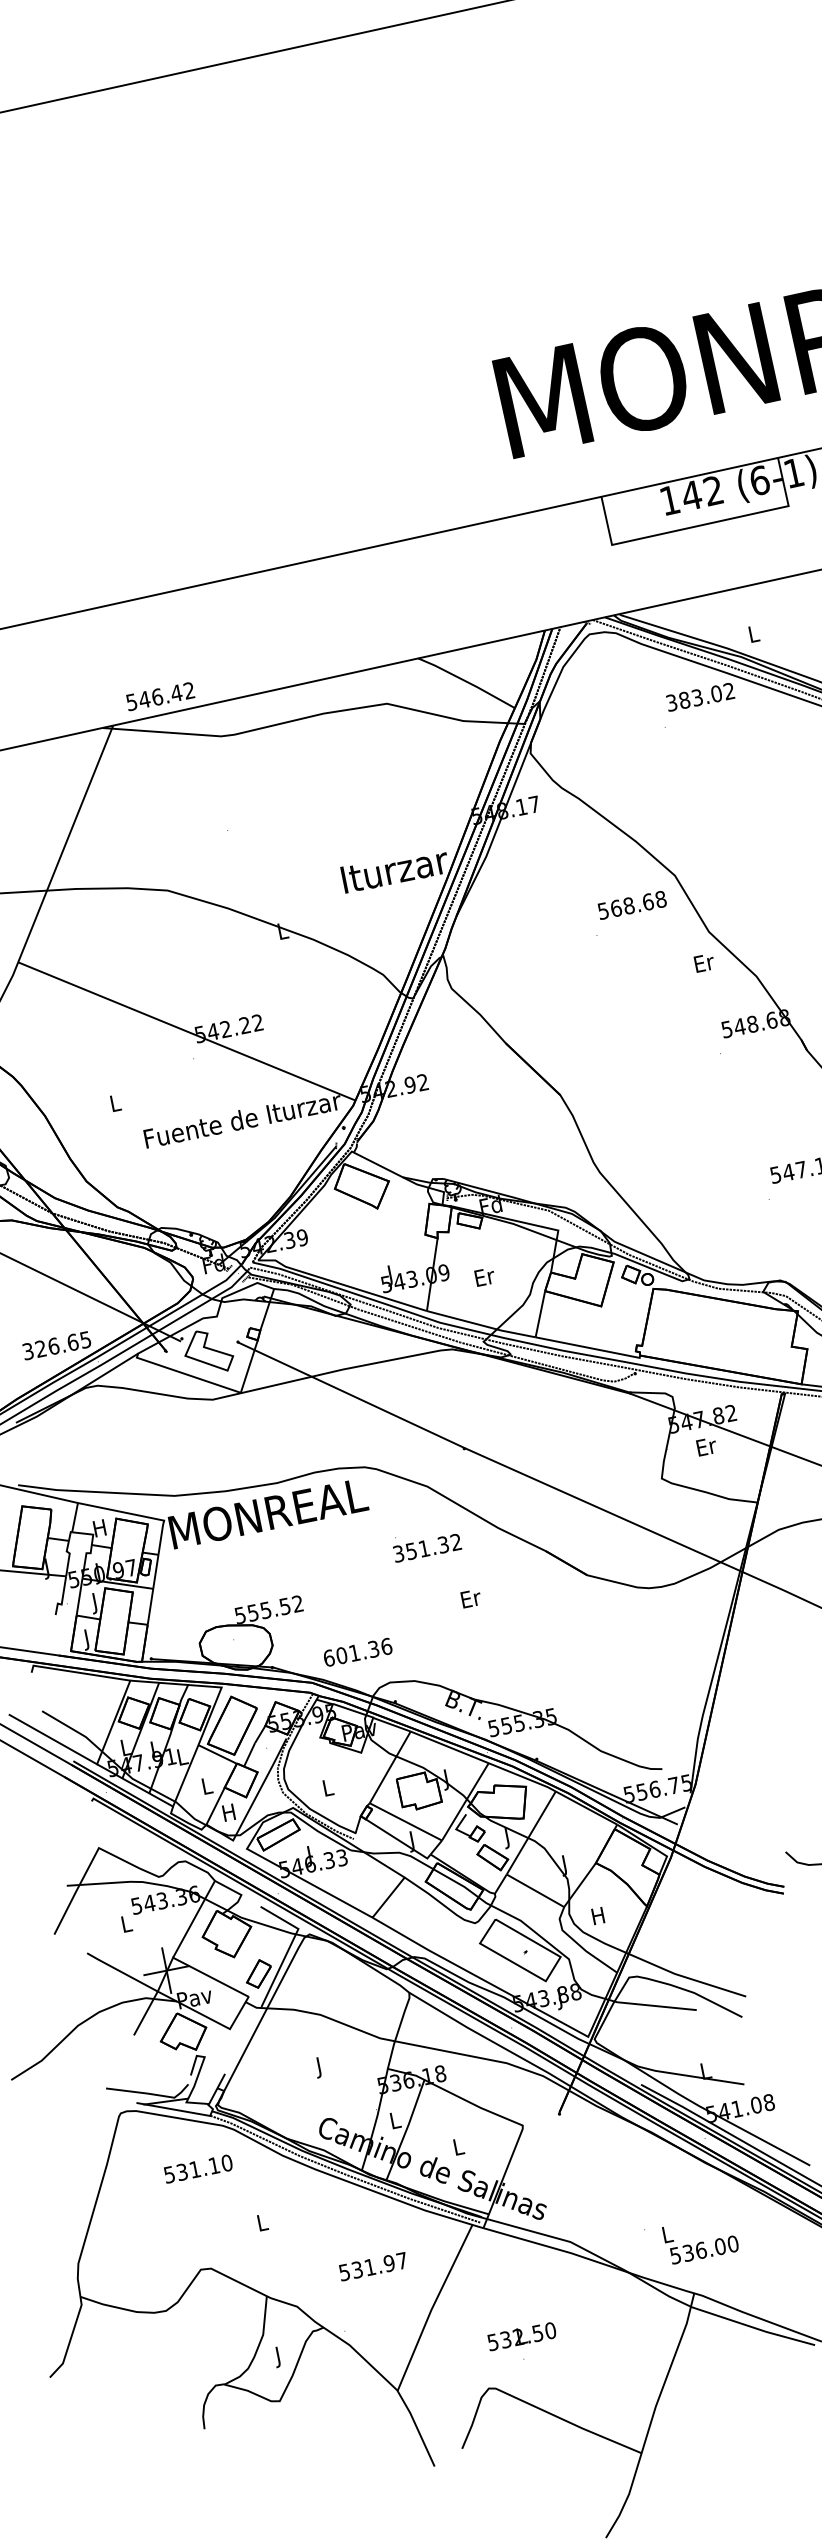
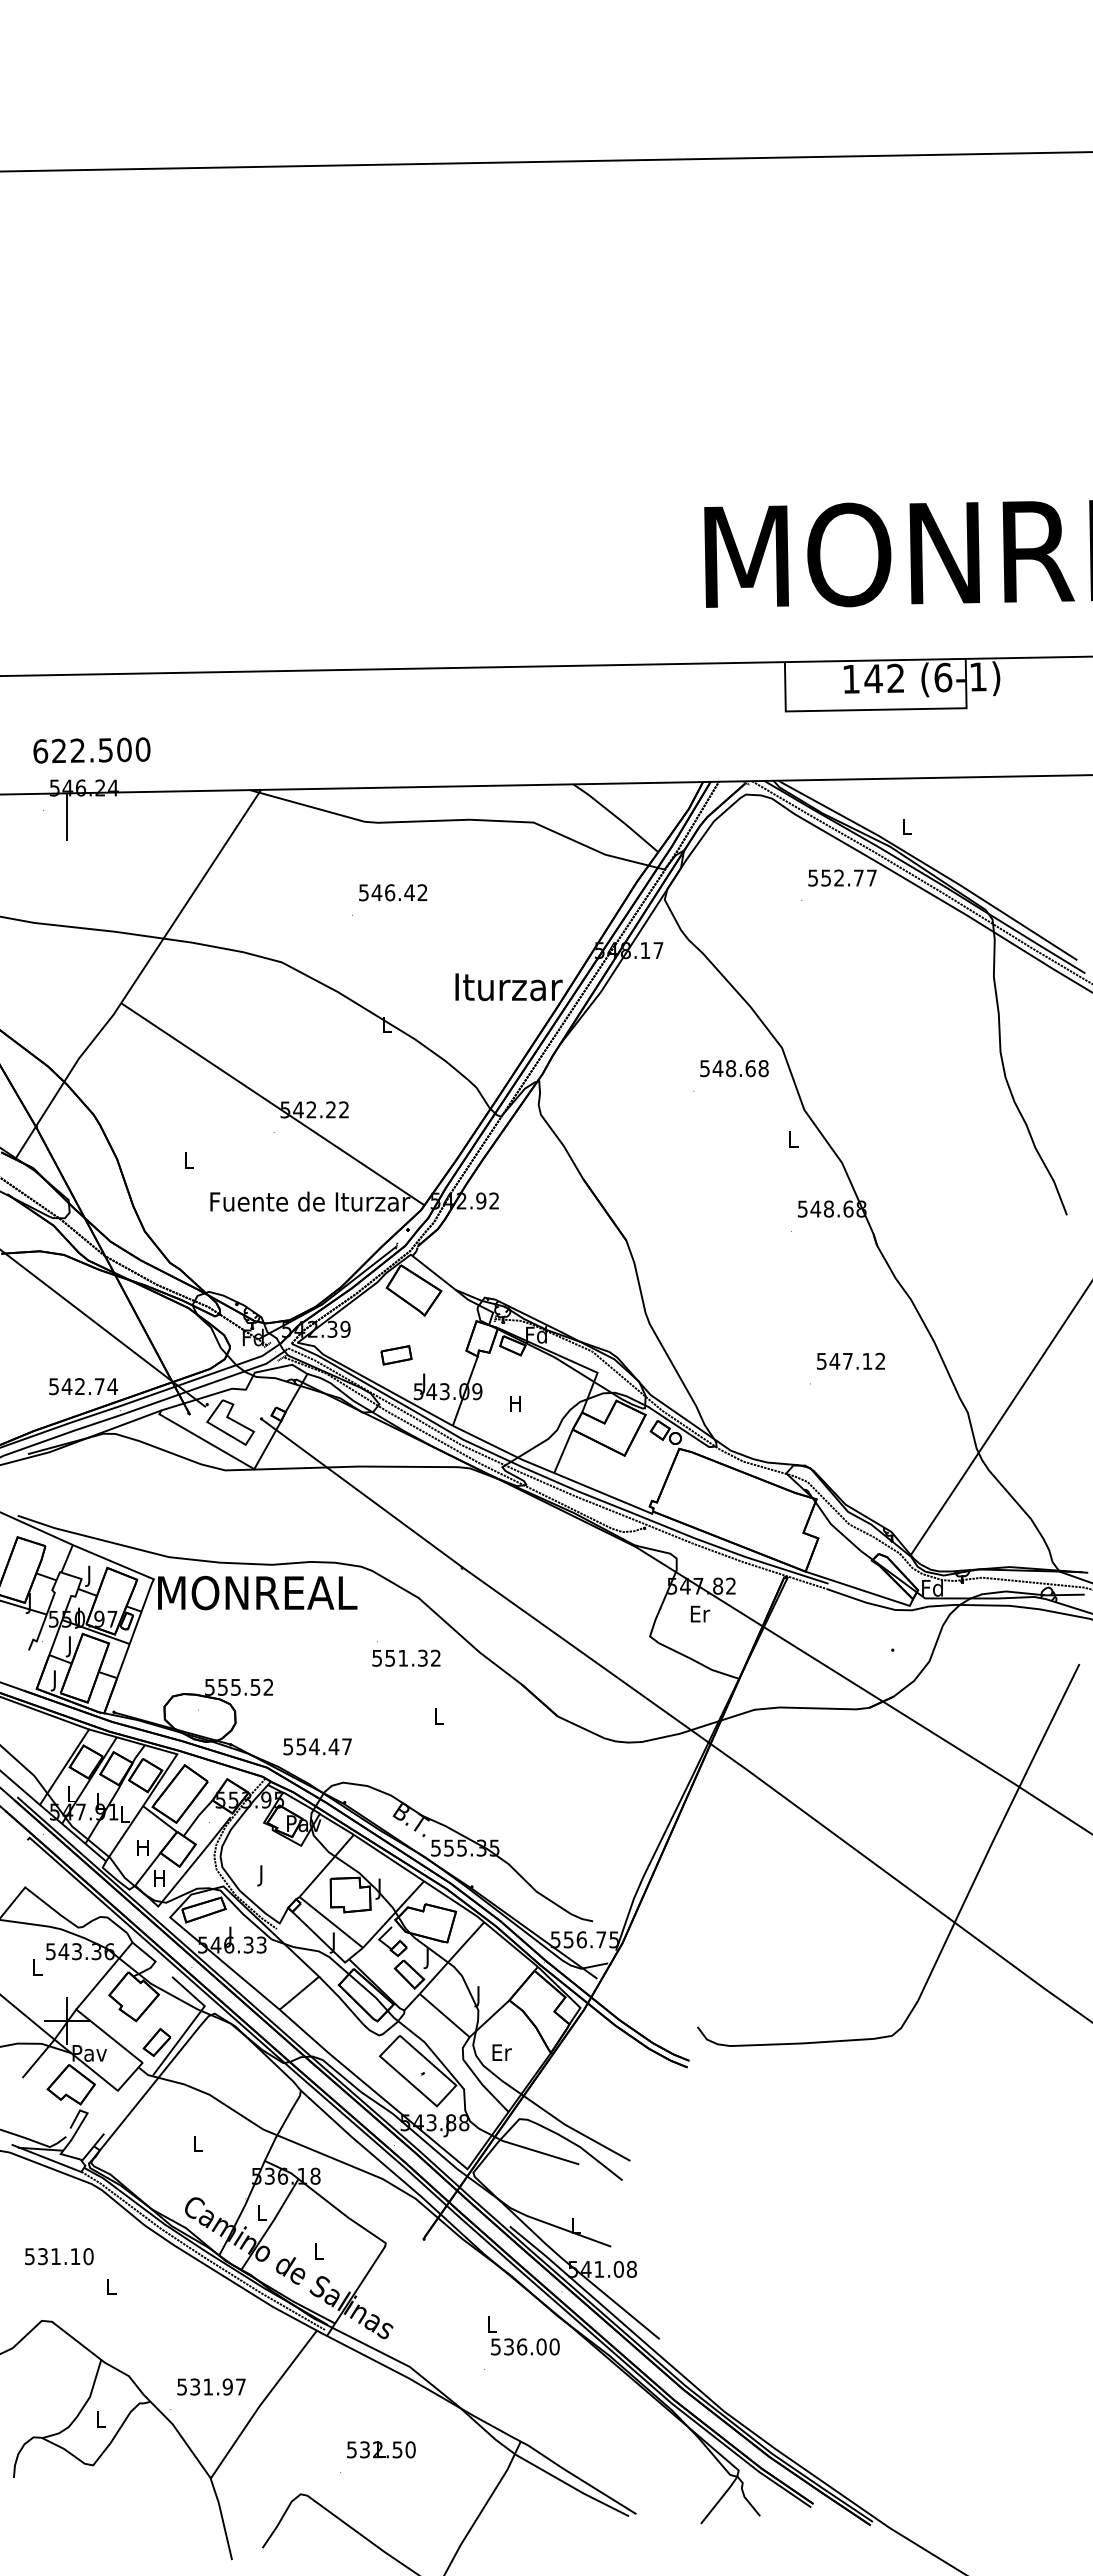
text: (160, 696) -> (393, 892), moved
text: (700, 696) -> (842, 877), 383.02 -> 552.77
text: (615, 908) -> (717, 1068), 568.68 -> 548.68
text: (704, 963) -> (793, 1139), Er -> L
part: (357, 1253) -> (396, 1355), added
text: (484, 1276) -> (516, 1403), Er -> H
text: (57, 1345) -> (83, 1386), 326.65 -> 542.74
text: (100, 1529) -> (89, 1575), H -> J
text: (398, 1553) -> (377, 1657), 351.32 -> 551.32
text: (471, 1598) -> (439, 1716), Er -> L
text: (357, 1652) -> (317, 1746), 601.36 -> 554.47
text: (206, 1785) -> (142, 1847), L -> H
text: (328, 1789) -> (261, 1875), L -> J
text: (598, 1915) -> (501, 2052), H -> Er
text: (318, 2067) -> (197, 2145), J -> L
text: (198, 2168) -> (59, 2256), moved
text: (700, 2239) -> (523, 2335), moved
text: (373, 2266) -> (211, 2386), moved
text: (522, 2336) -> (381, 2449), moved
text: (278, 2356) -> (100, 2421), J -> L

